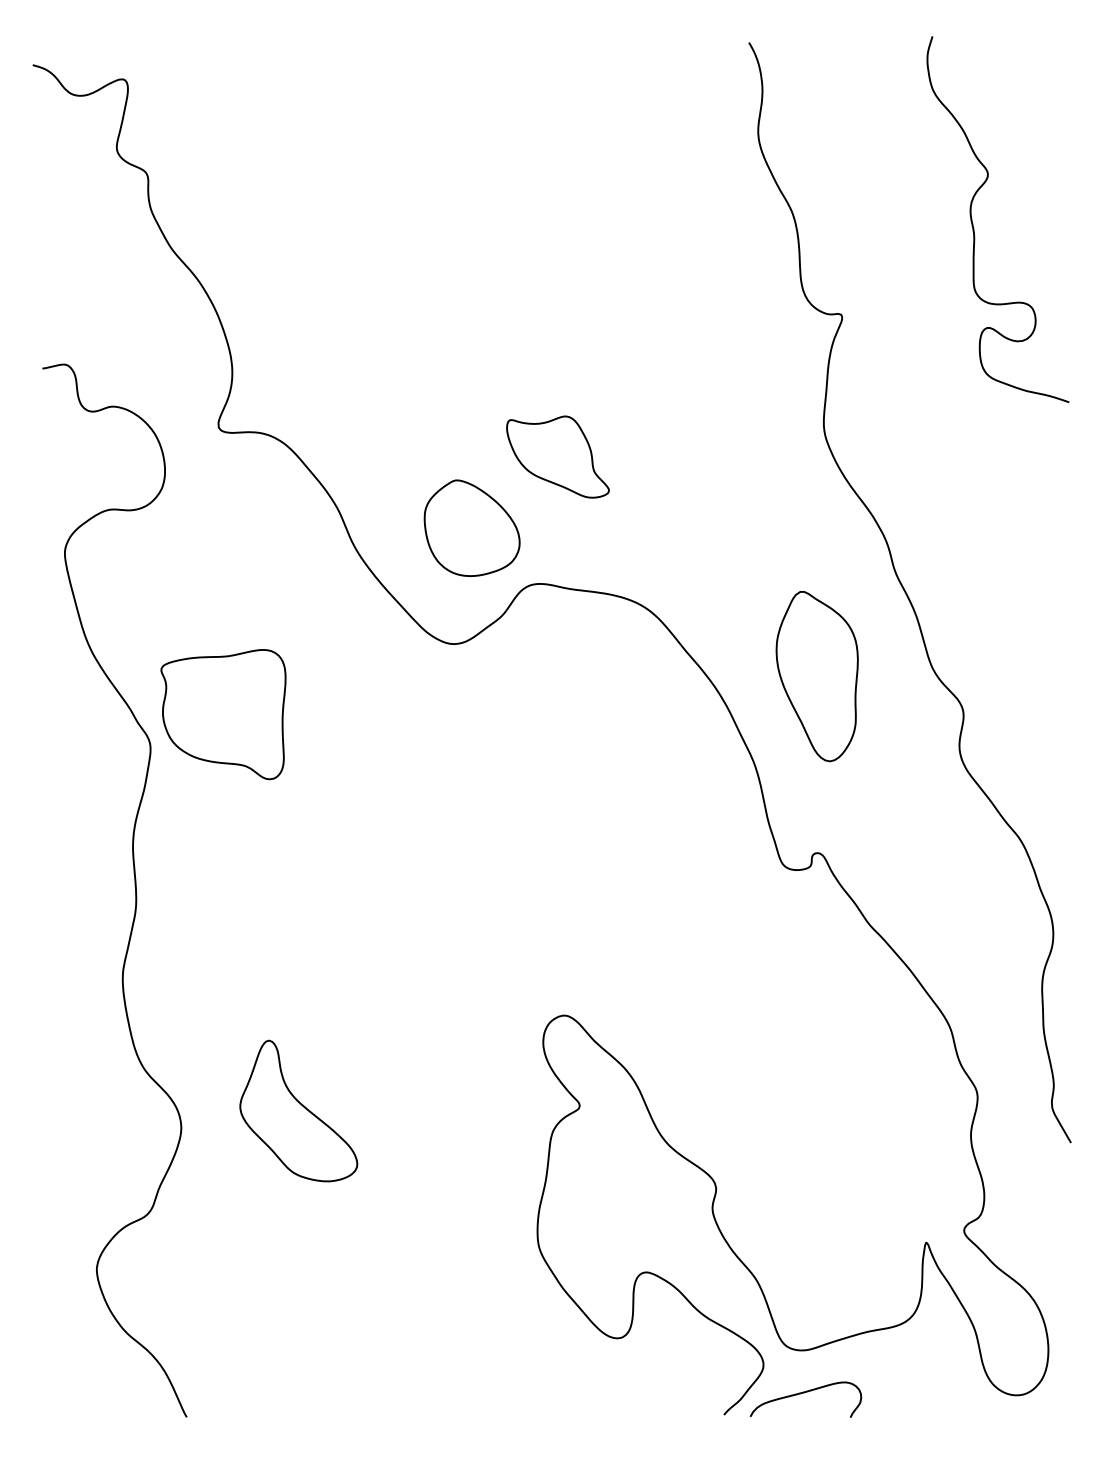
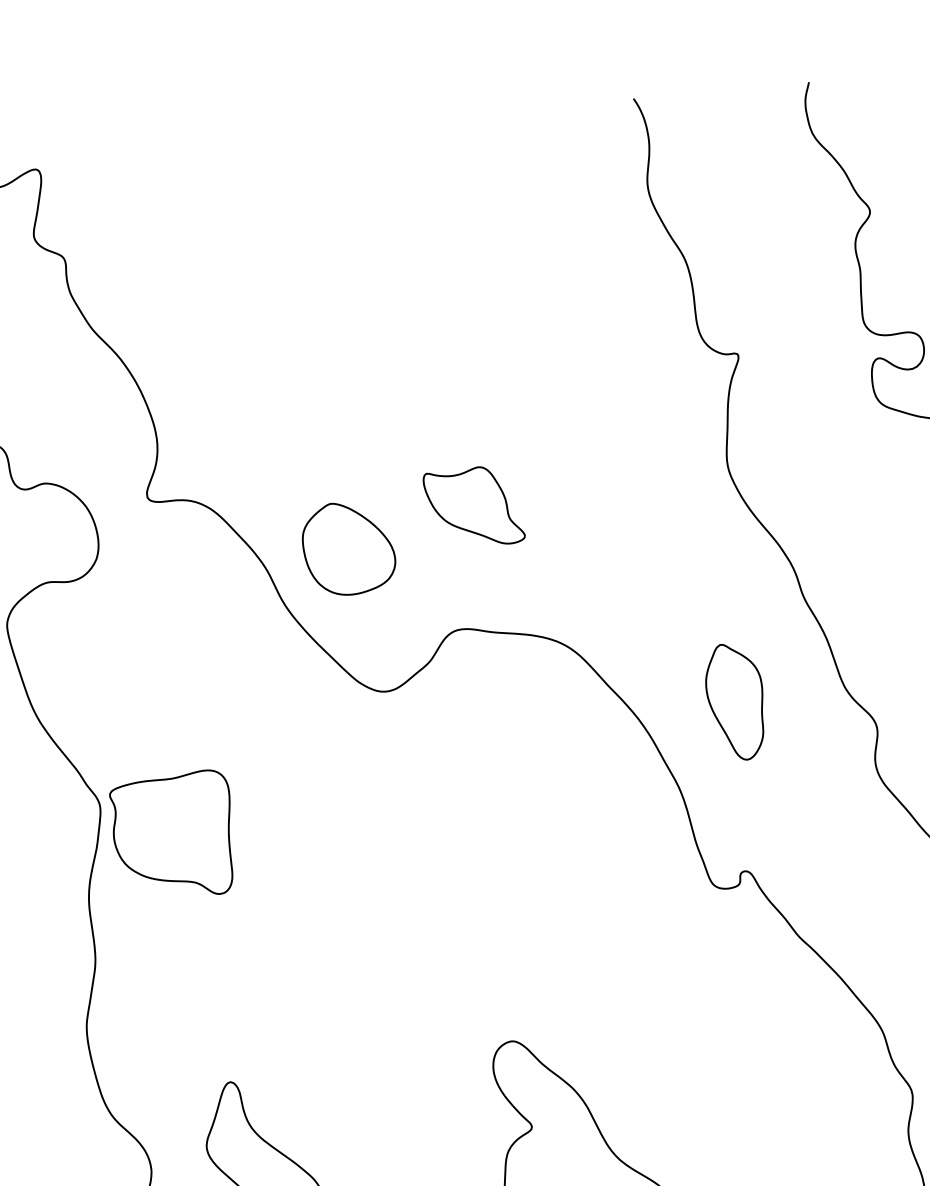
part: (471, 527) -> (348, 548), moved
part: (817, 676) -> (735, 702), size x0.71
part: (223, 714) -> (172, 834), moved

